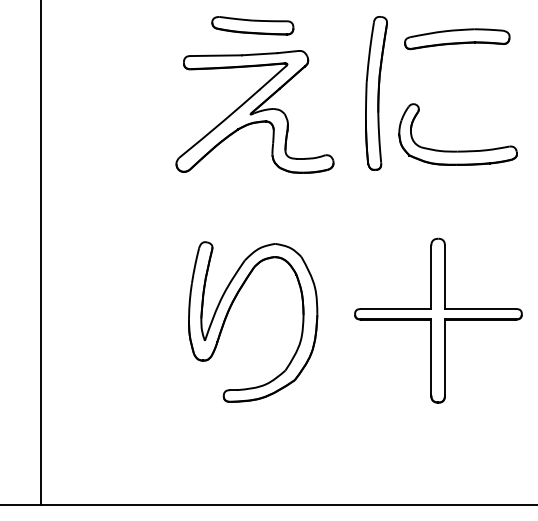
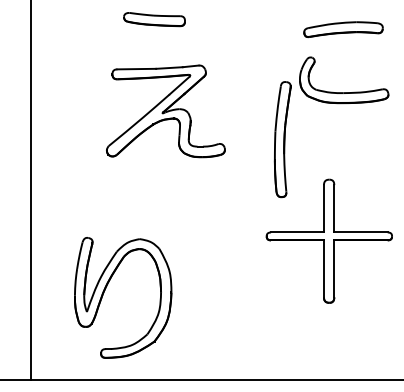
part: (252, 25) -> (154, 19), moved
part: (376, 93) -> (282, 139), moved
part: (254, 111) -> (165, 111), moved
part: (457, 150) -> (343, 92), moved
part: (230, 309) -> (106, 288), moved

